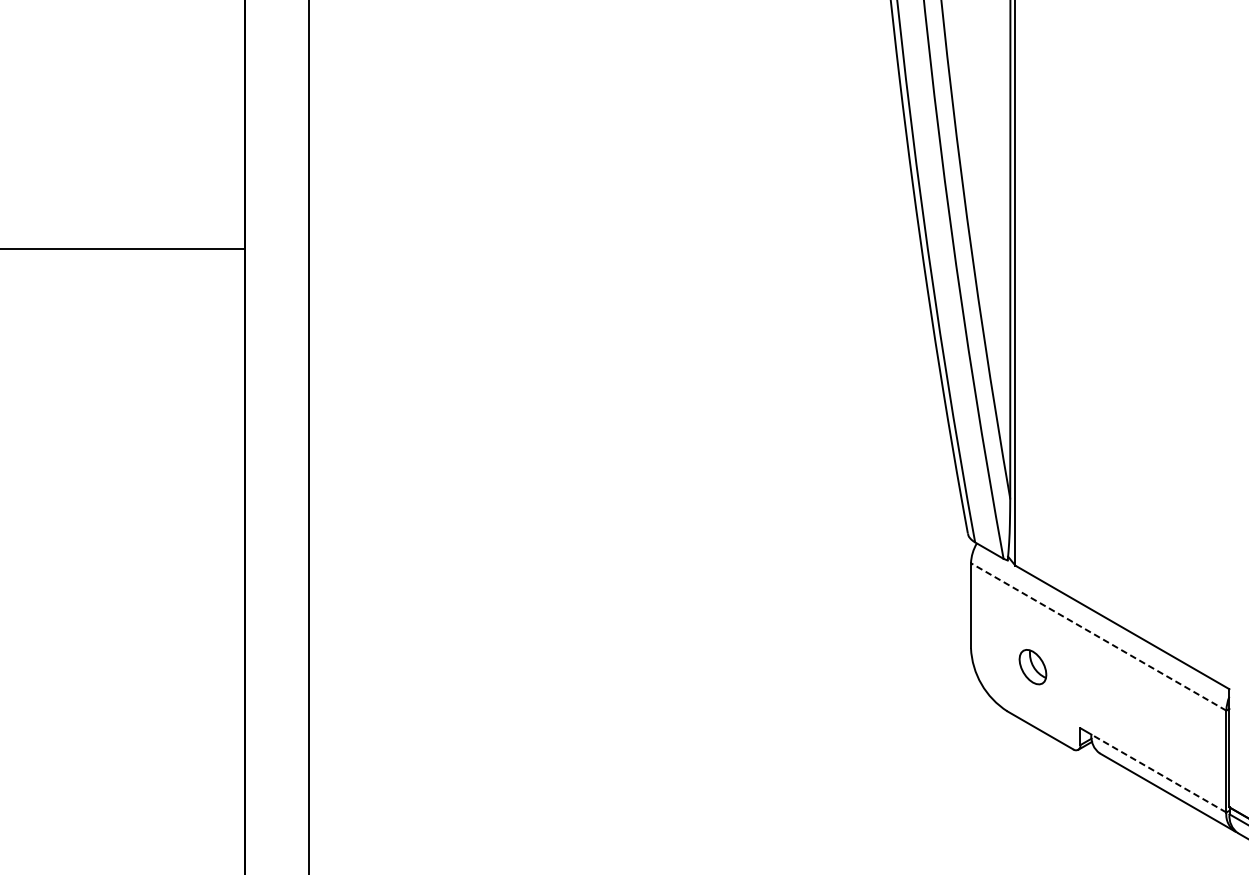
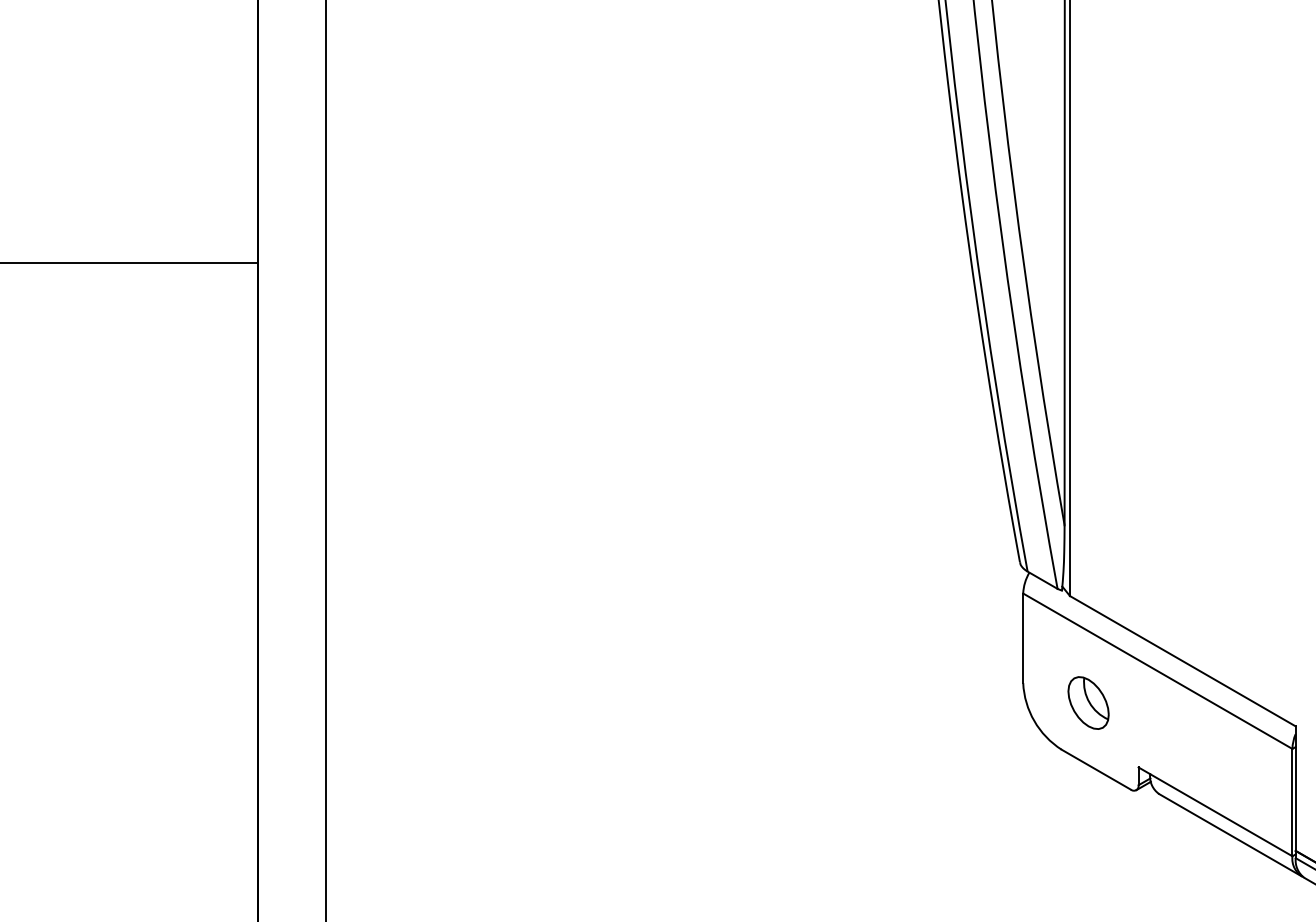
line: (1098, 636) -> (1157, 670), dashed -> solid
part: (1032, 666) -> (1088, 702), size x1.43
line: (1158, 772) -> (1220, 814), dashed -> solid

